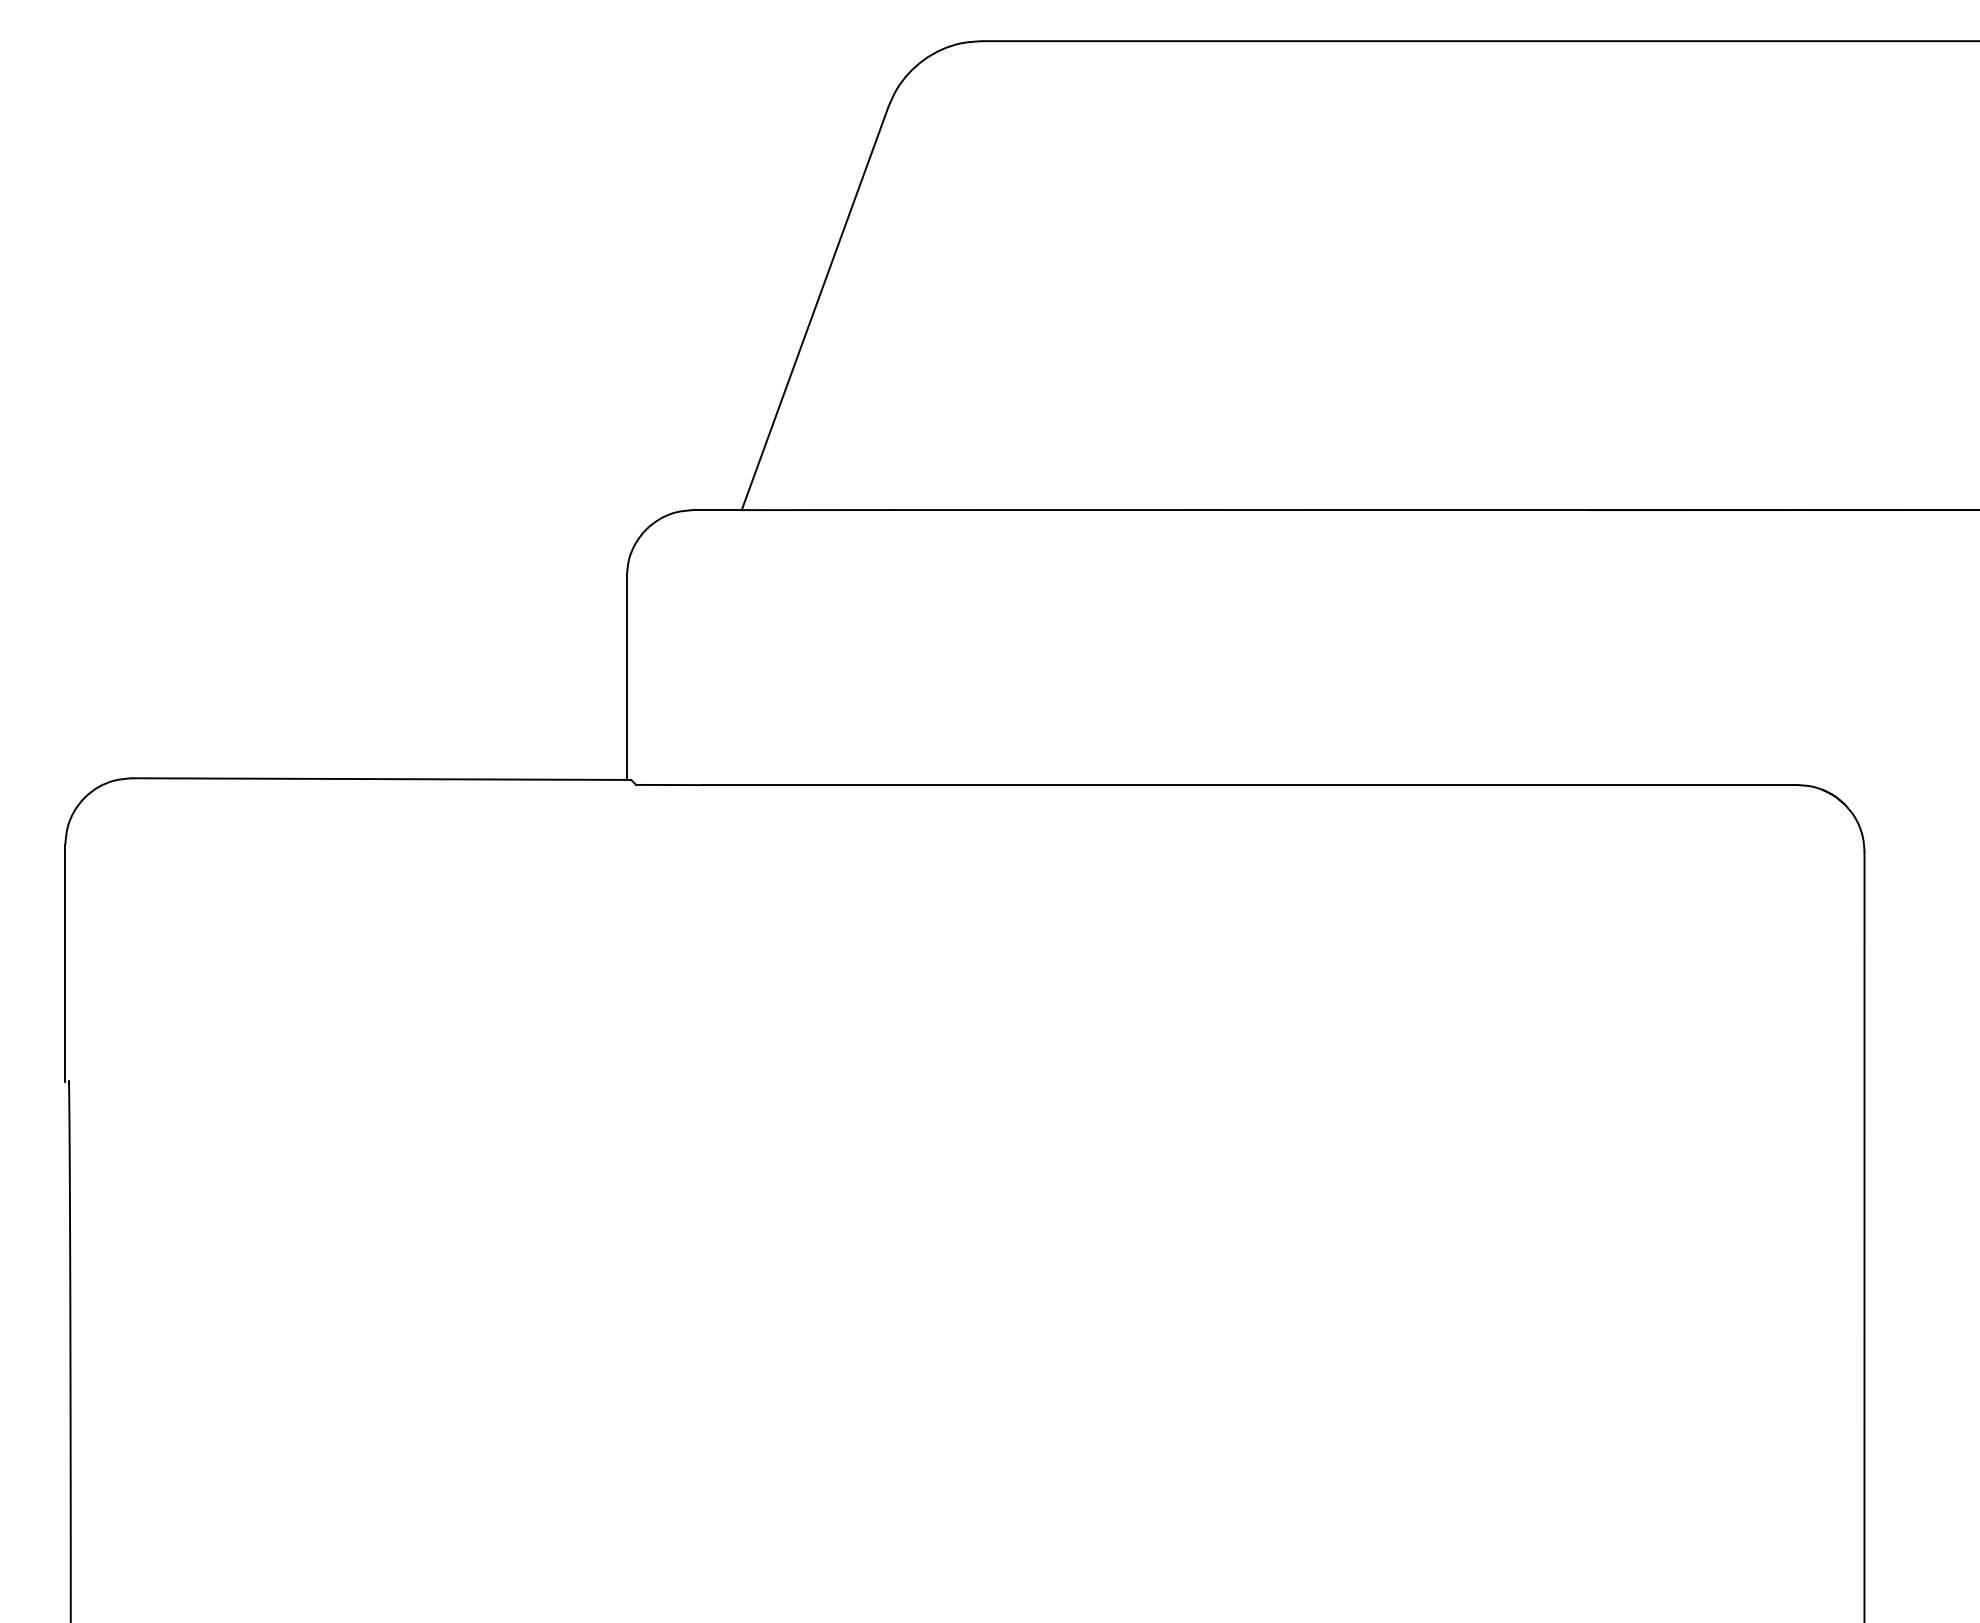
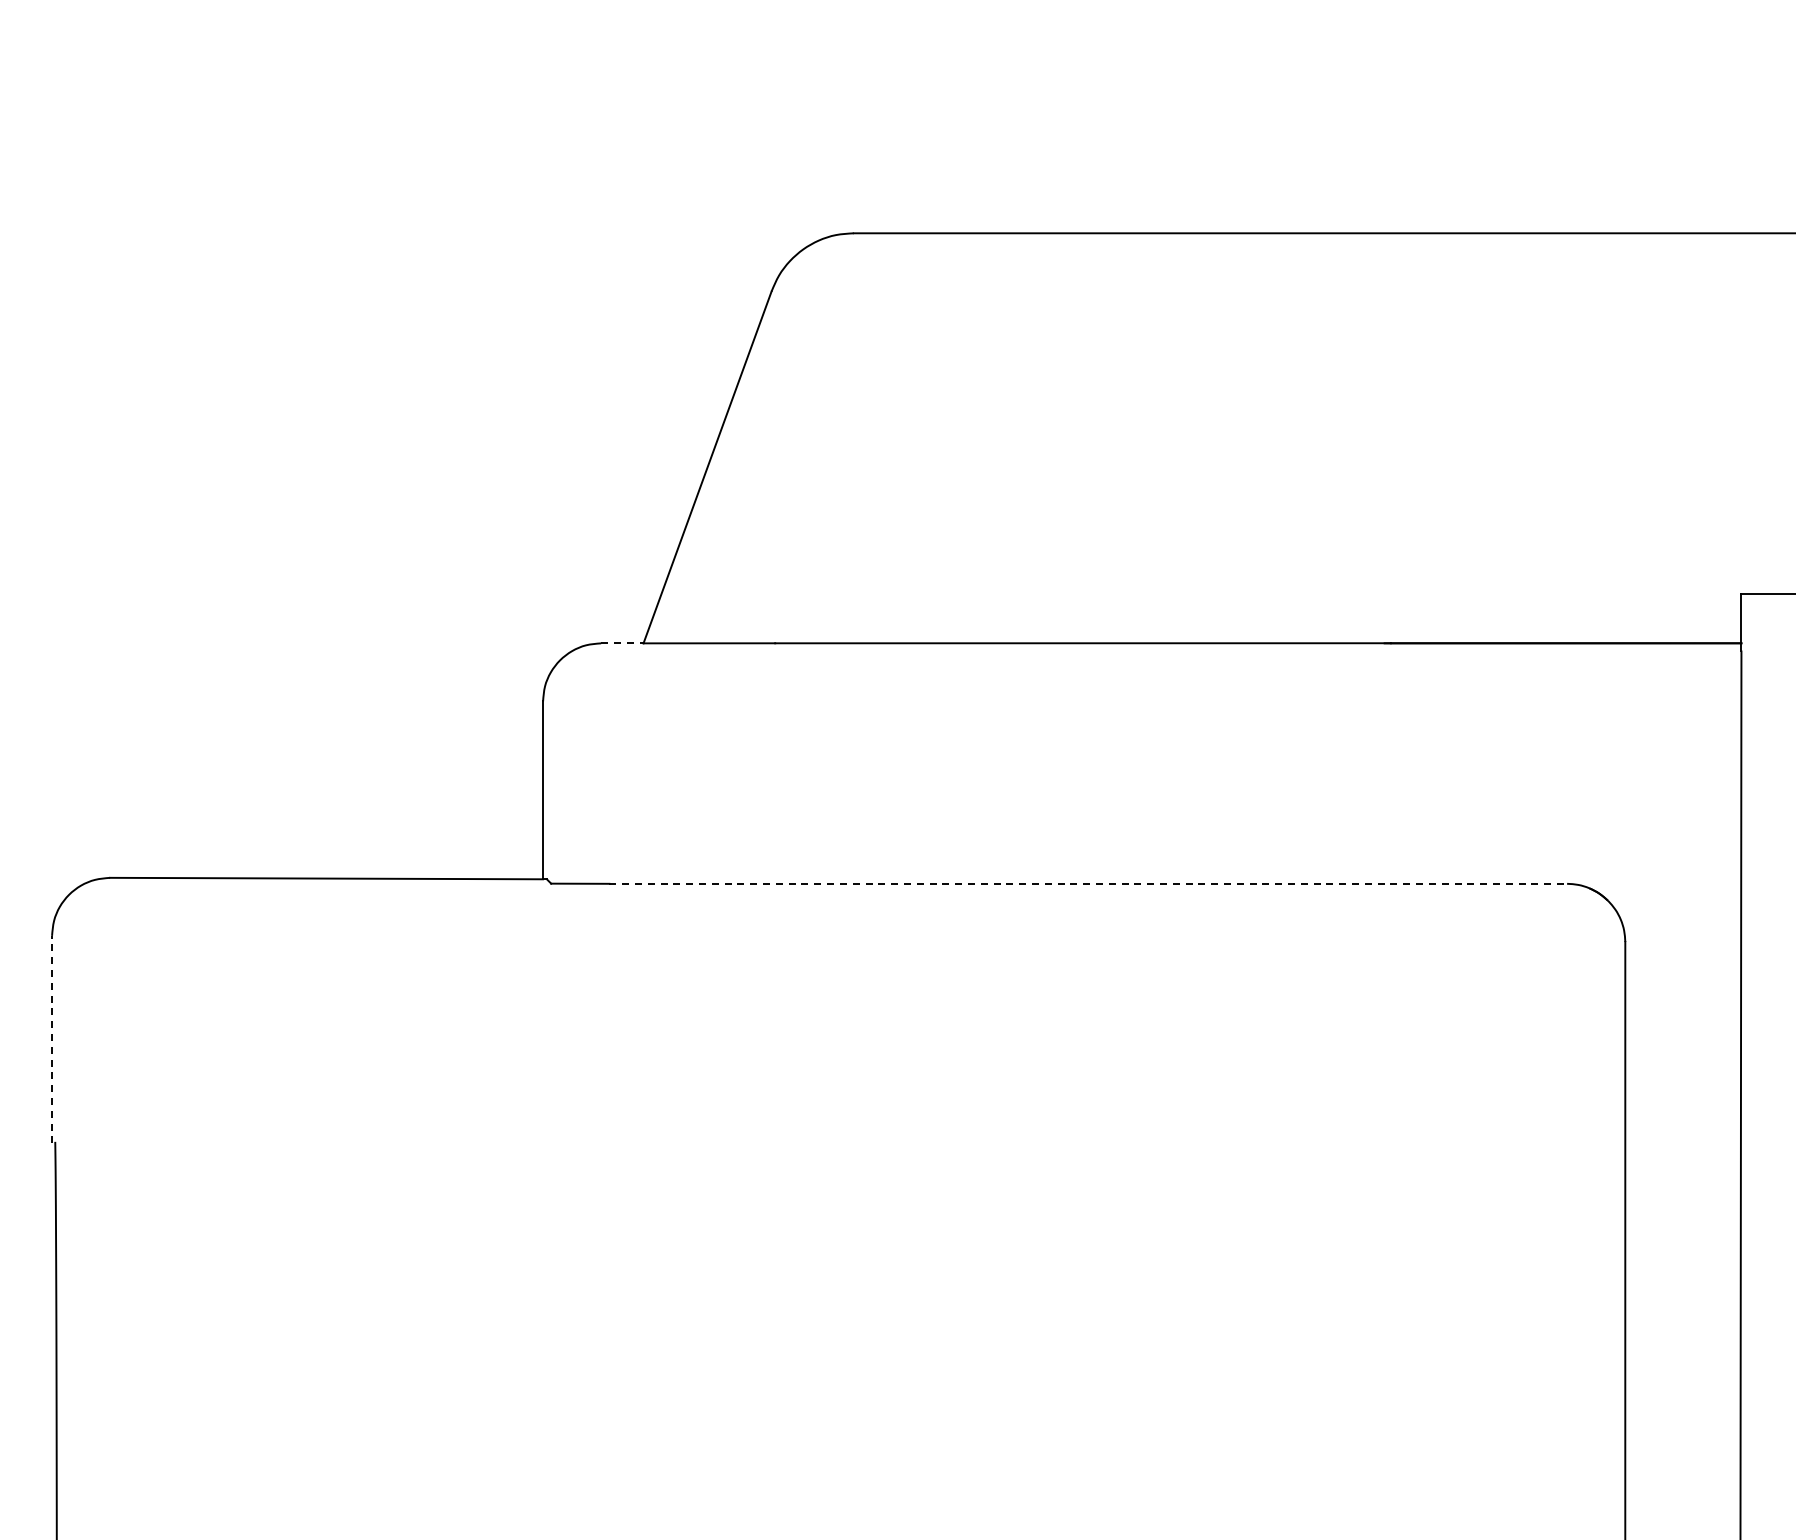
line: (717, 510) -> (622, 643), solid -> dashed
line: (1250, 784) -> (1088, 883), solid -> dashed
line: (65, 963) -> (52, 1039), solid -> dashed

